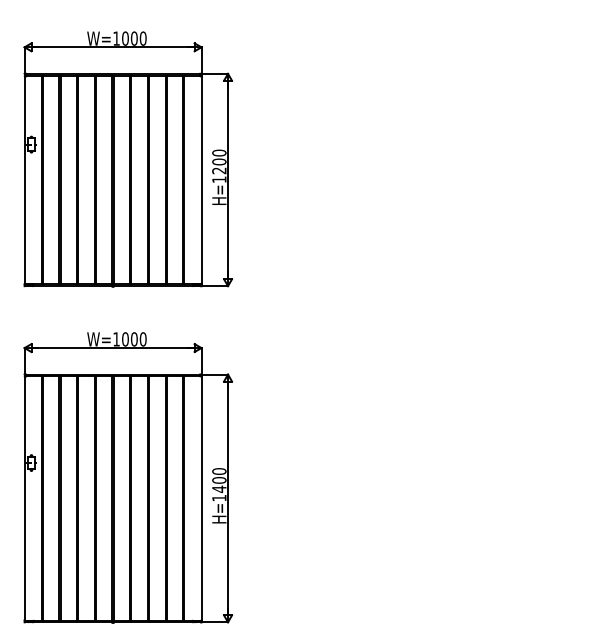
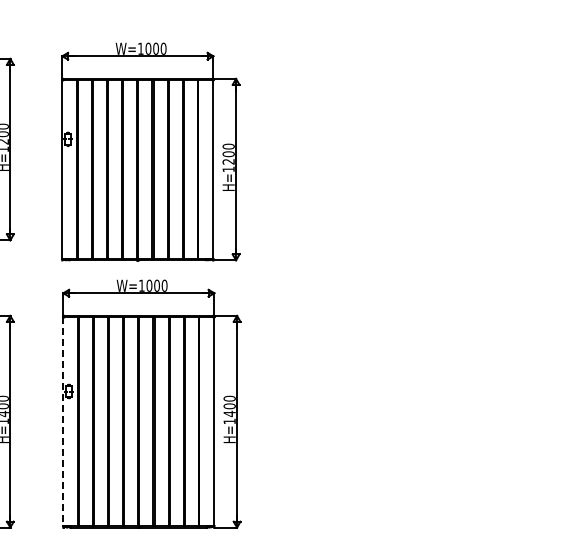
part: (127, 158) -> (150, 151), moved
line: (24, 499) -> (63, 422), solid -> dashed

